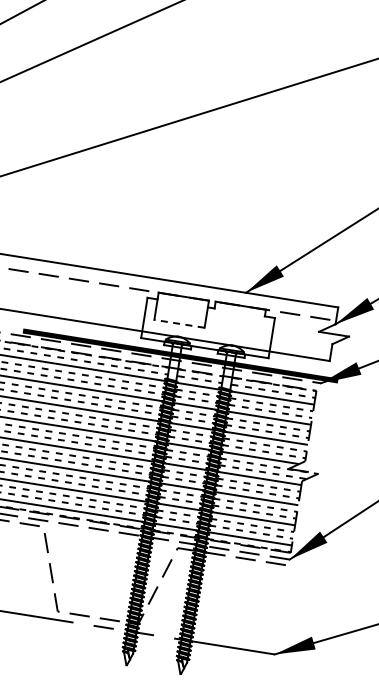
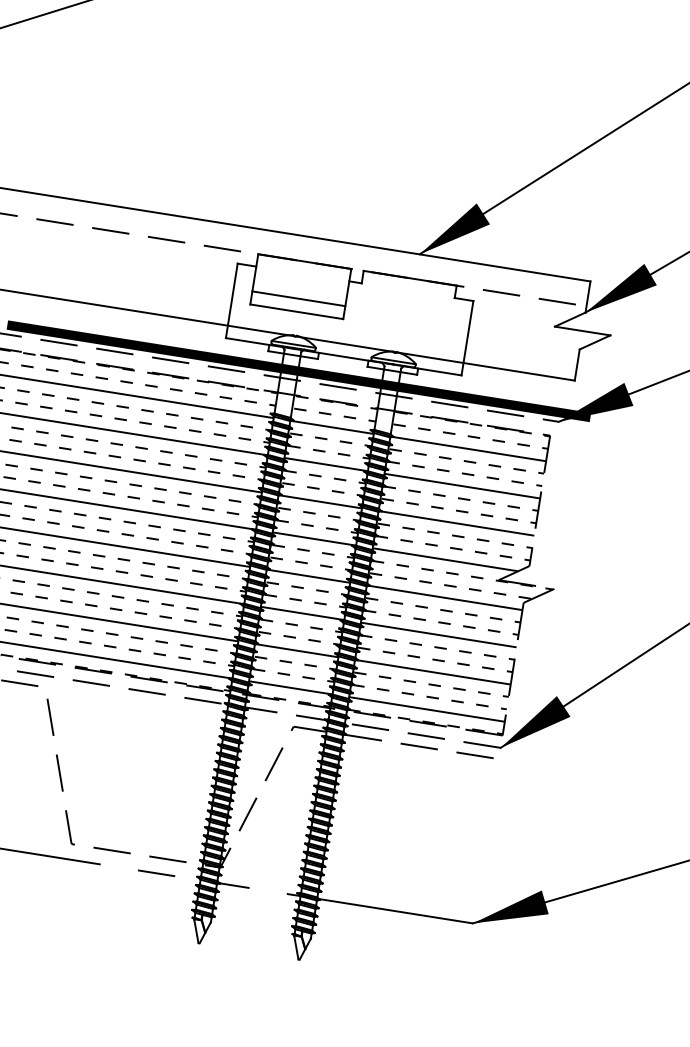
line: (180, 316) -> (298, 298), added
line: (179, 323) -> (296, 311), dashed -> solid

